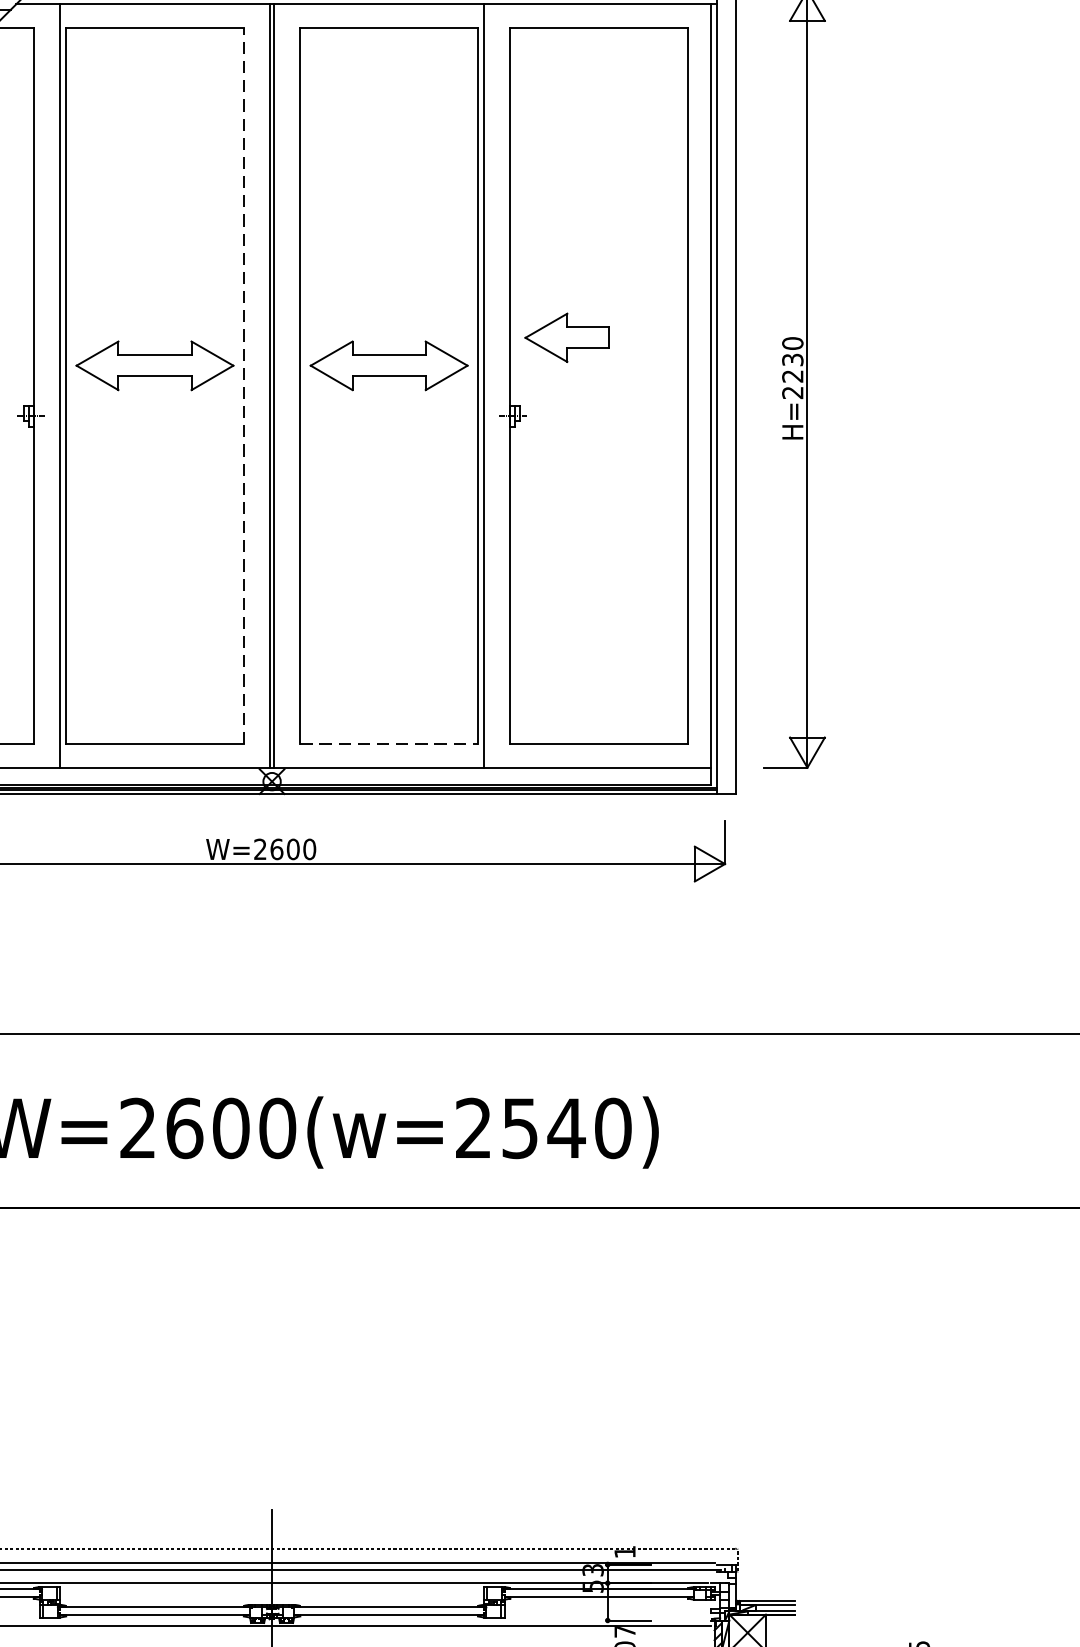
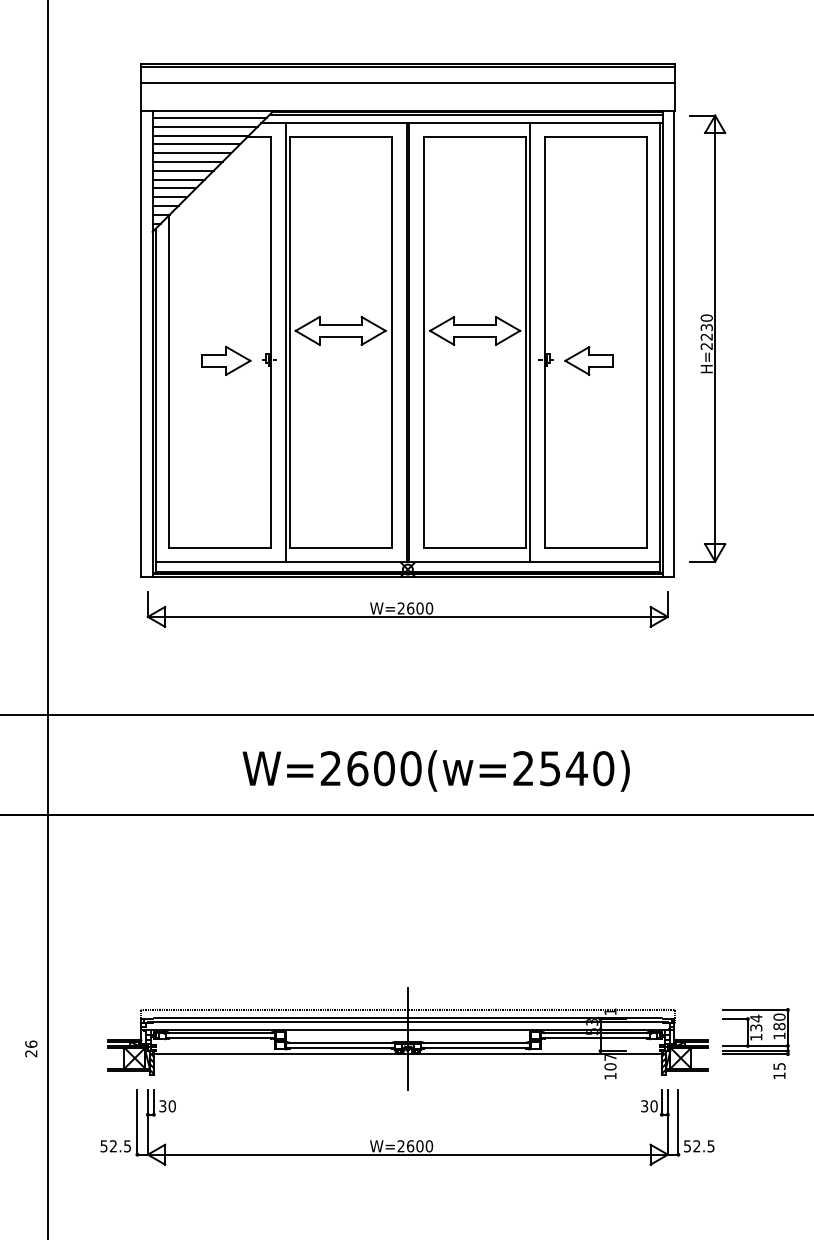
part: (565, 337) -> (588, 360), moved
line: (243, 385) -> (391, 342), dashed -> solid
line: (389, 744) -> (475, 548), dashed -> solid
part: (877, 1586) -> (755, 1031), added

